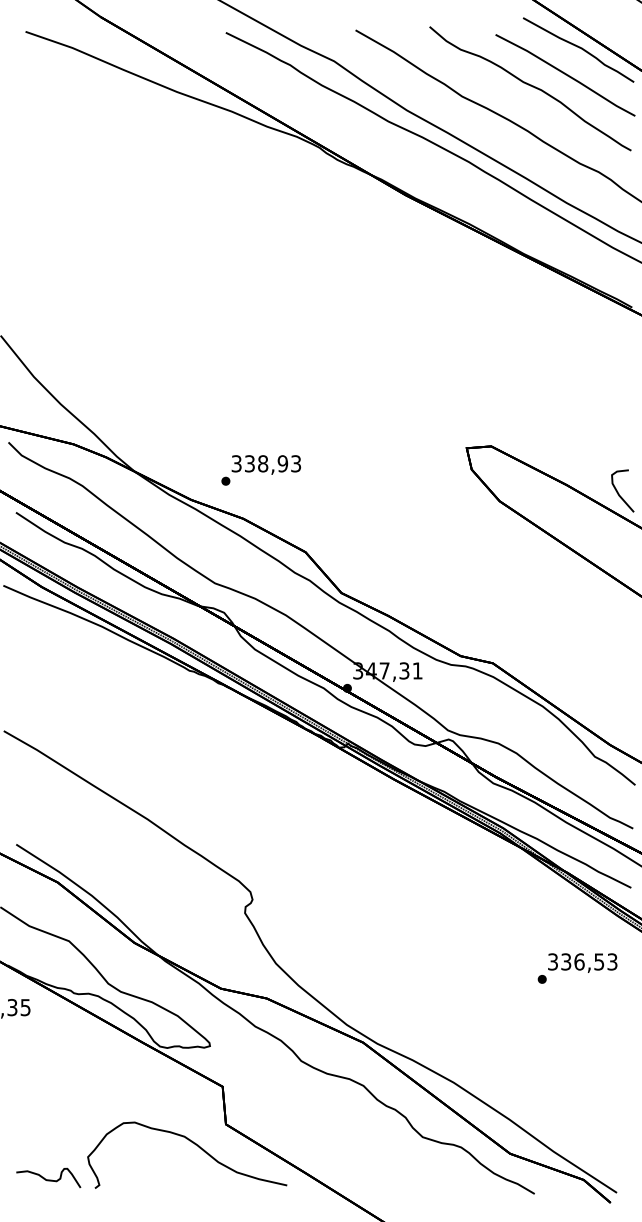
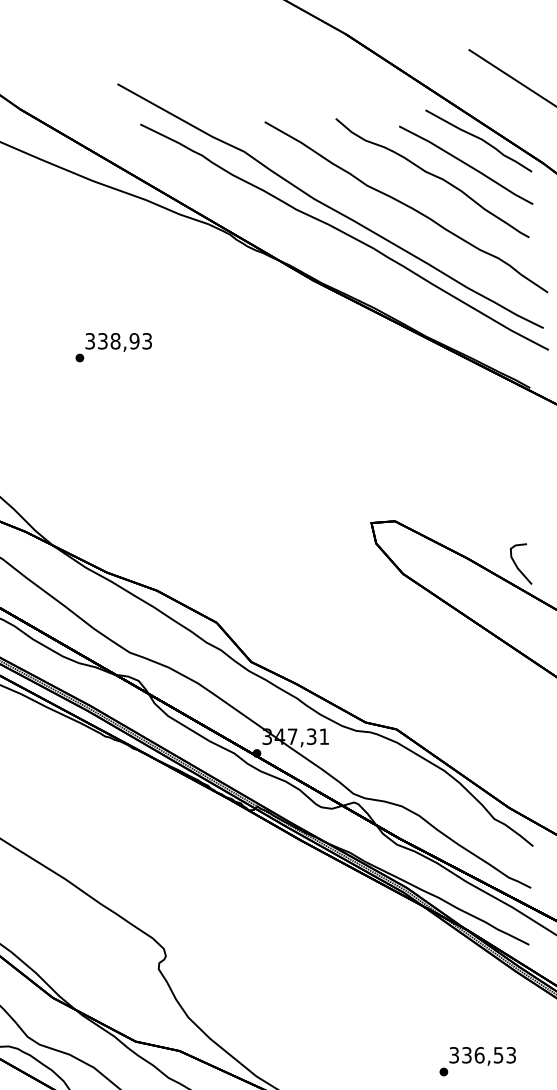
text: (261, 470) -> (114, 347), moved
text: (577, 968) -> (477, 1061), moved

